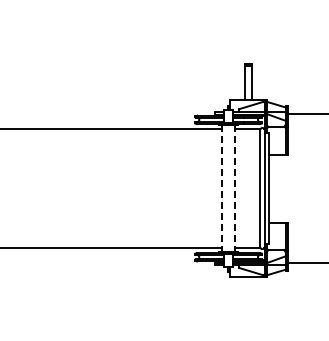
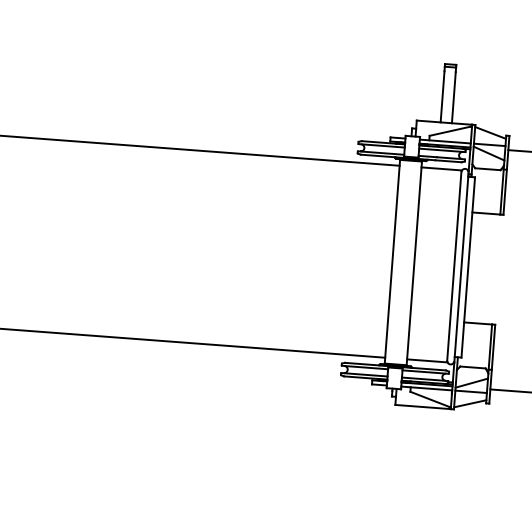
line: (221, 189) -> (391, 263), dashed -> solid
line: (235, 189) -> (414, 264), dashed -> solid

